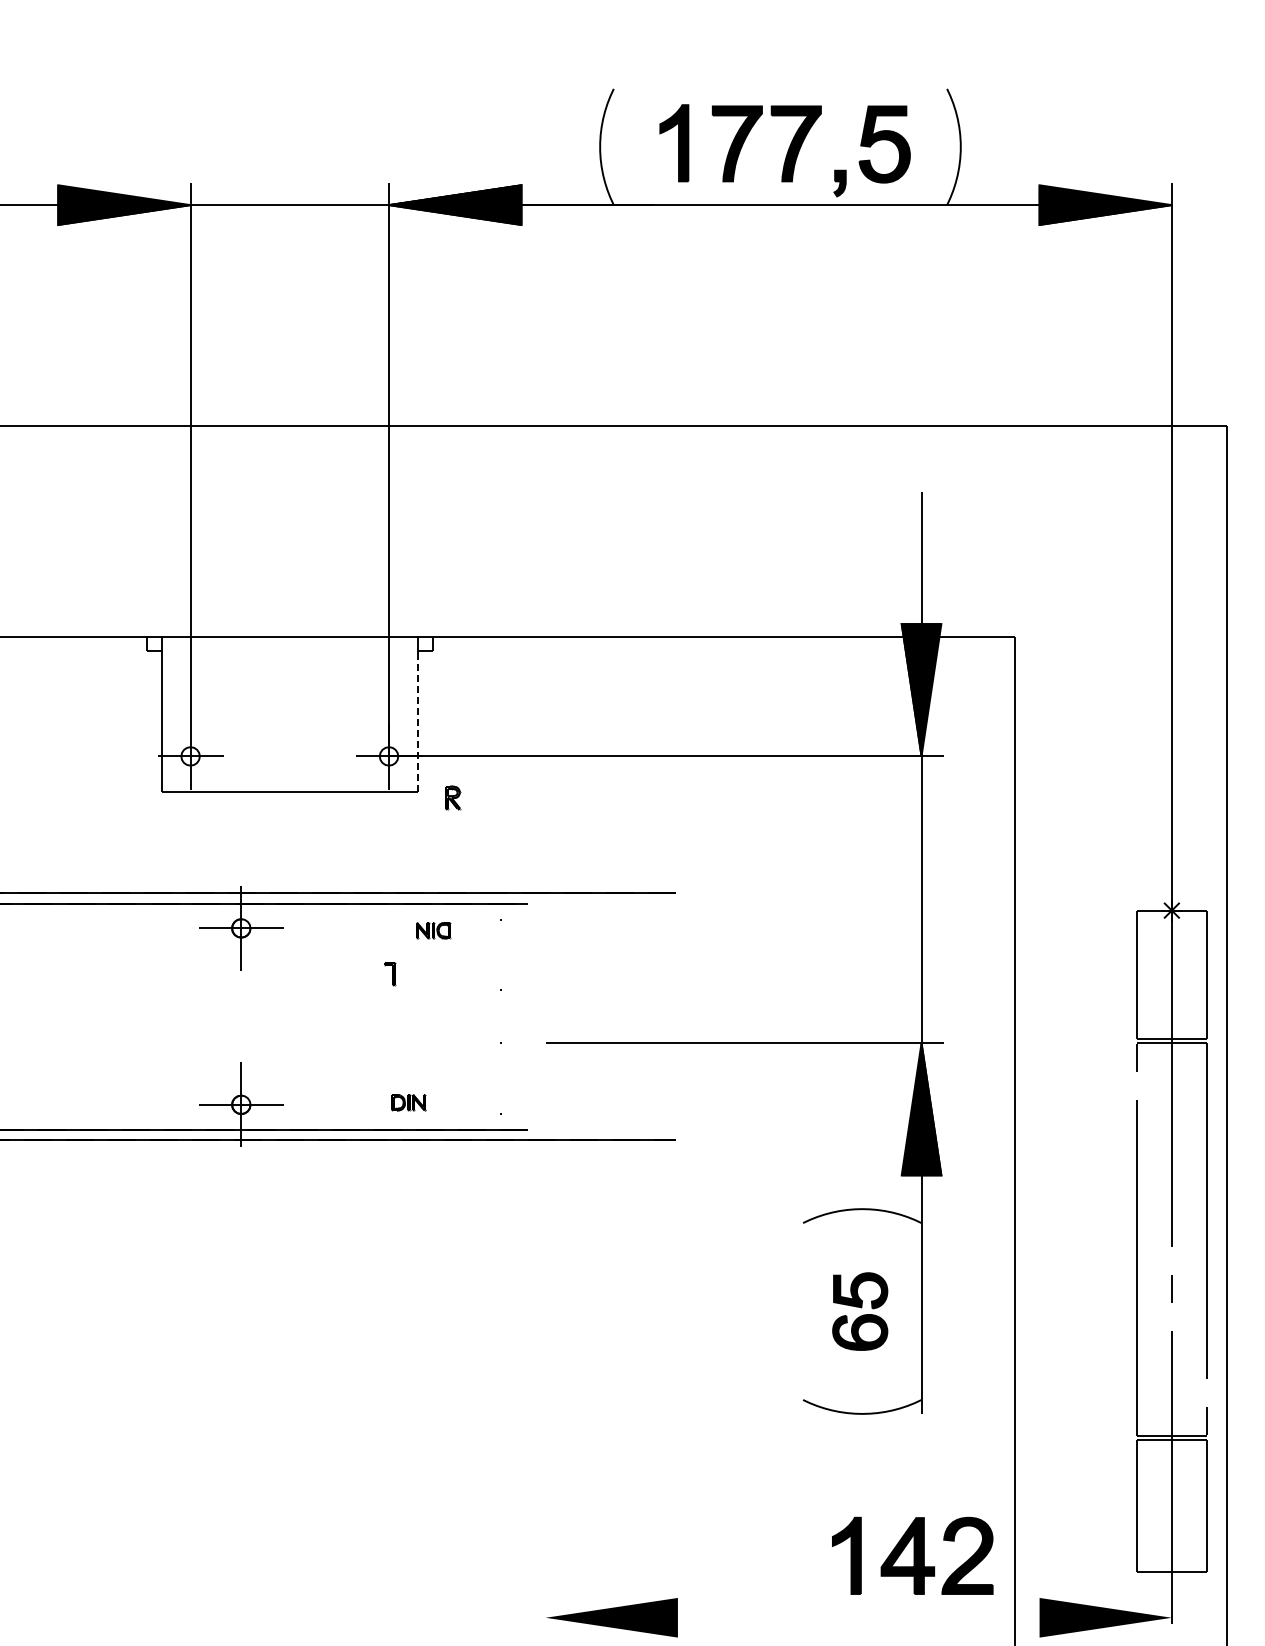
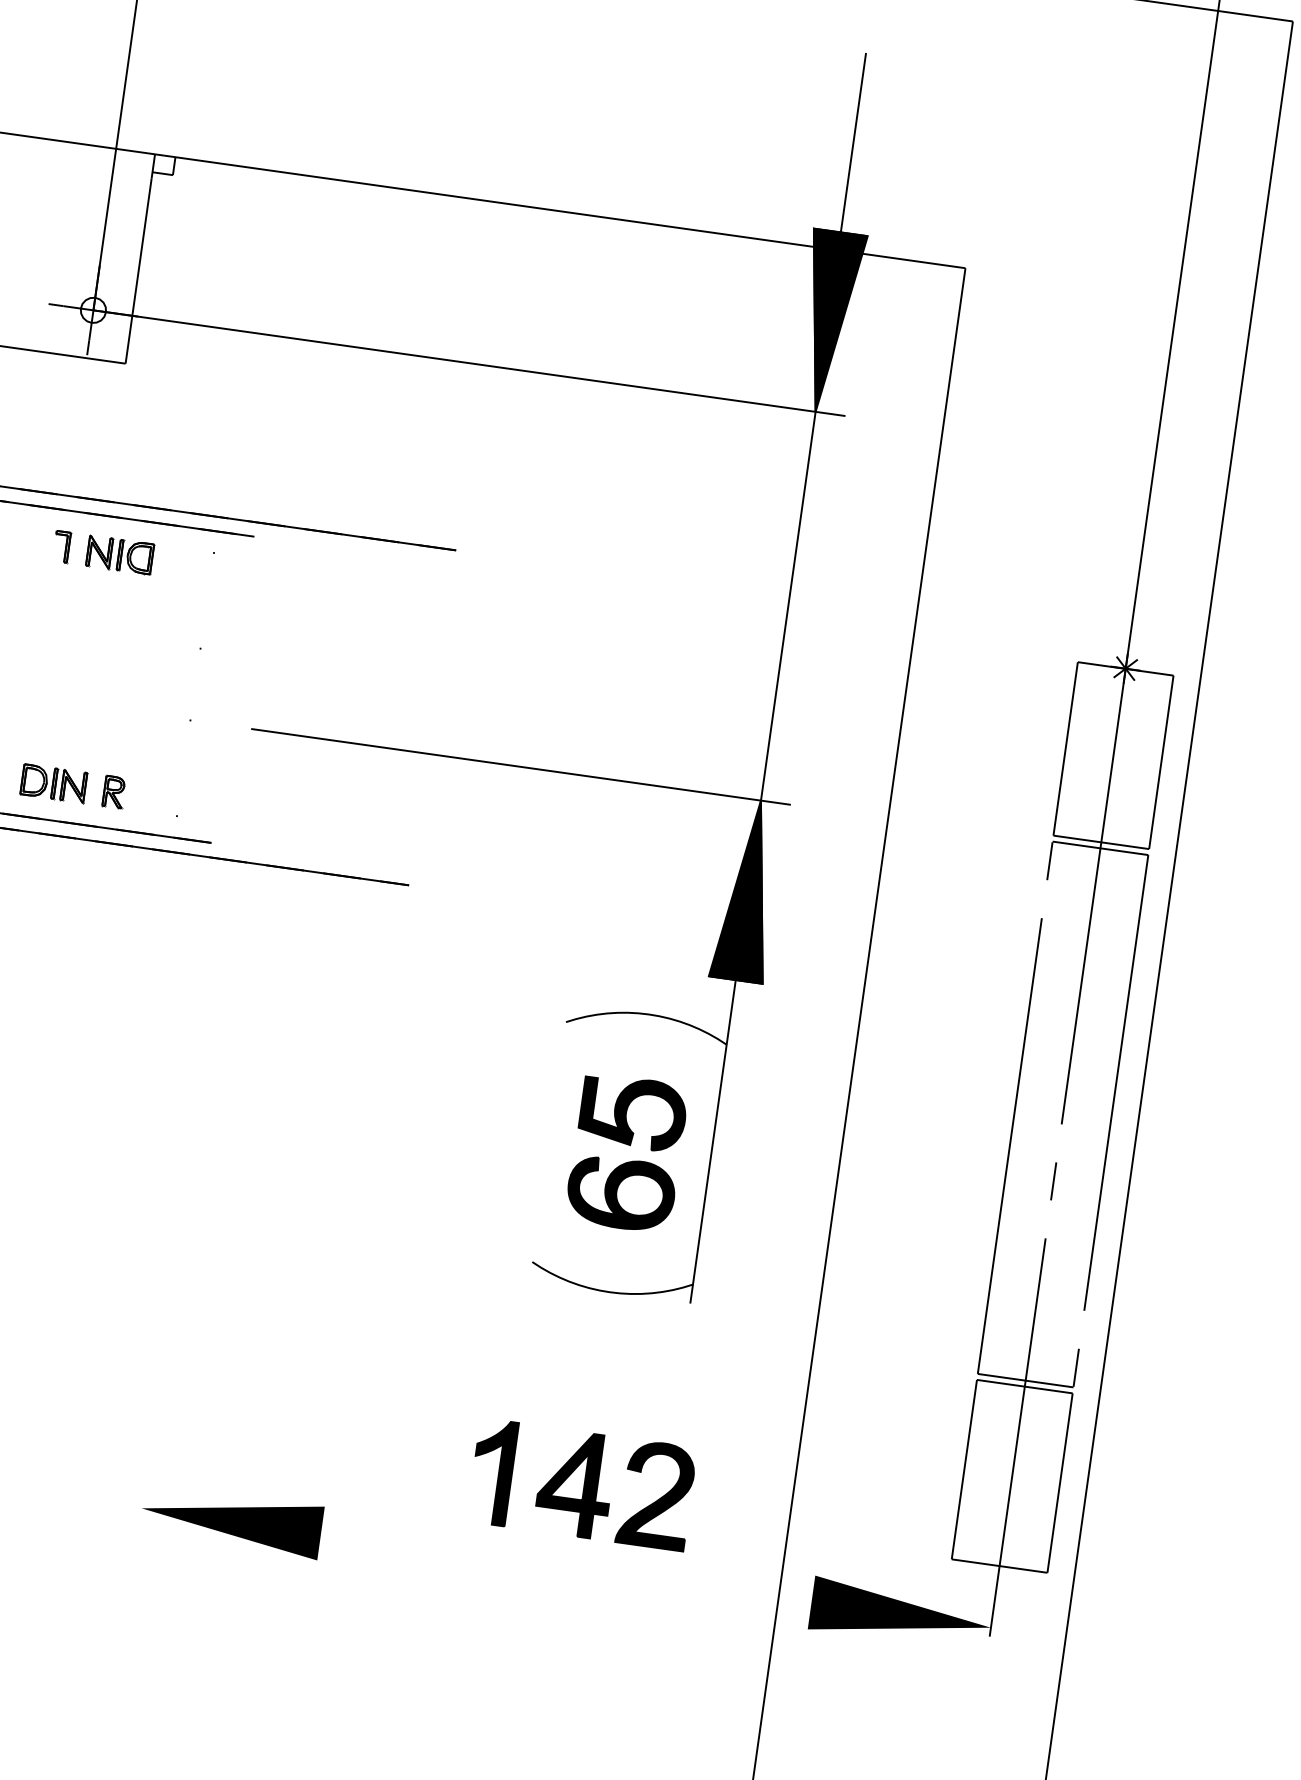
line: (417, 722) -> (138, 269), dashed -> solid
part: (453, 797) -> (114, 791), moved
part: (433, 930) -> (120, 554), size x1.43
part: (390, 974) -> (62, 548), moved
part: (408, 1102) -> (53, 783), size x1.43
part: (859, 1311) -> (625, 1152), size x1.43
part: (912, 1555) -> (581, 1484), moved

